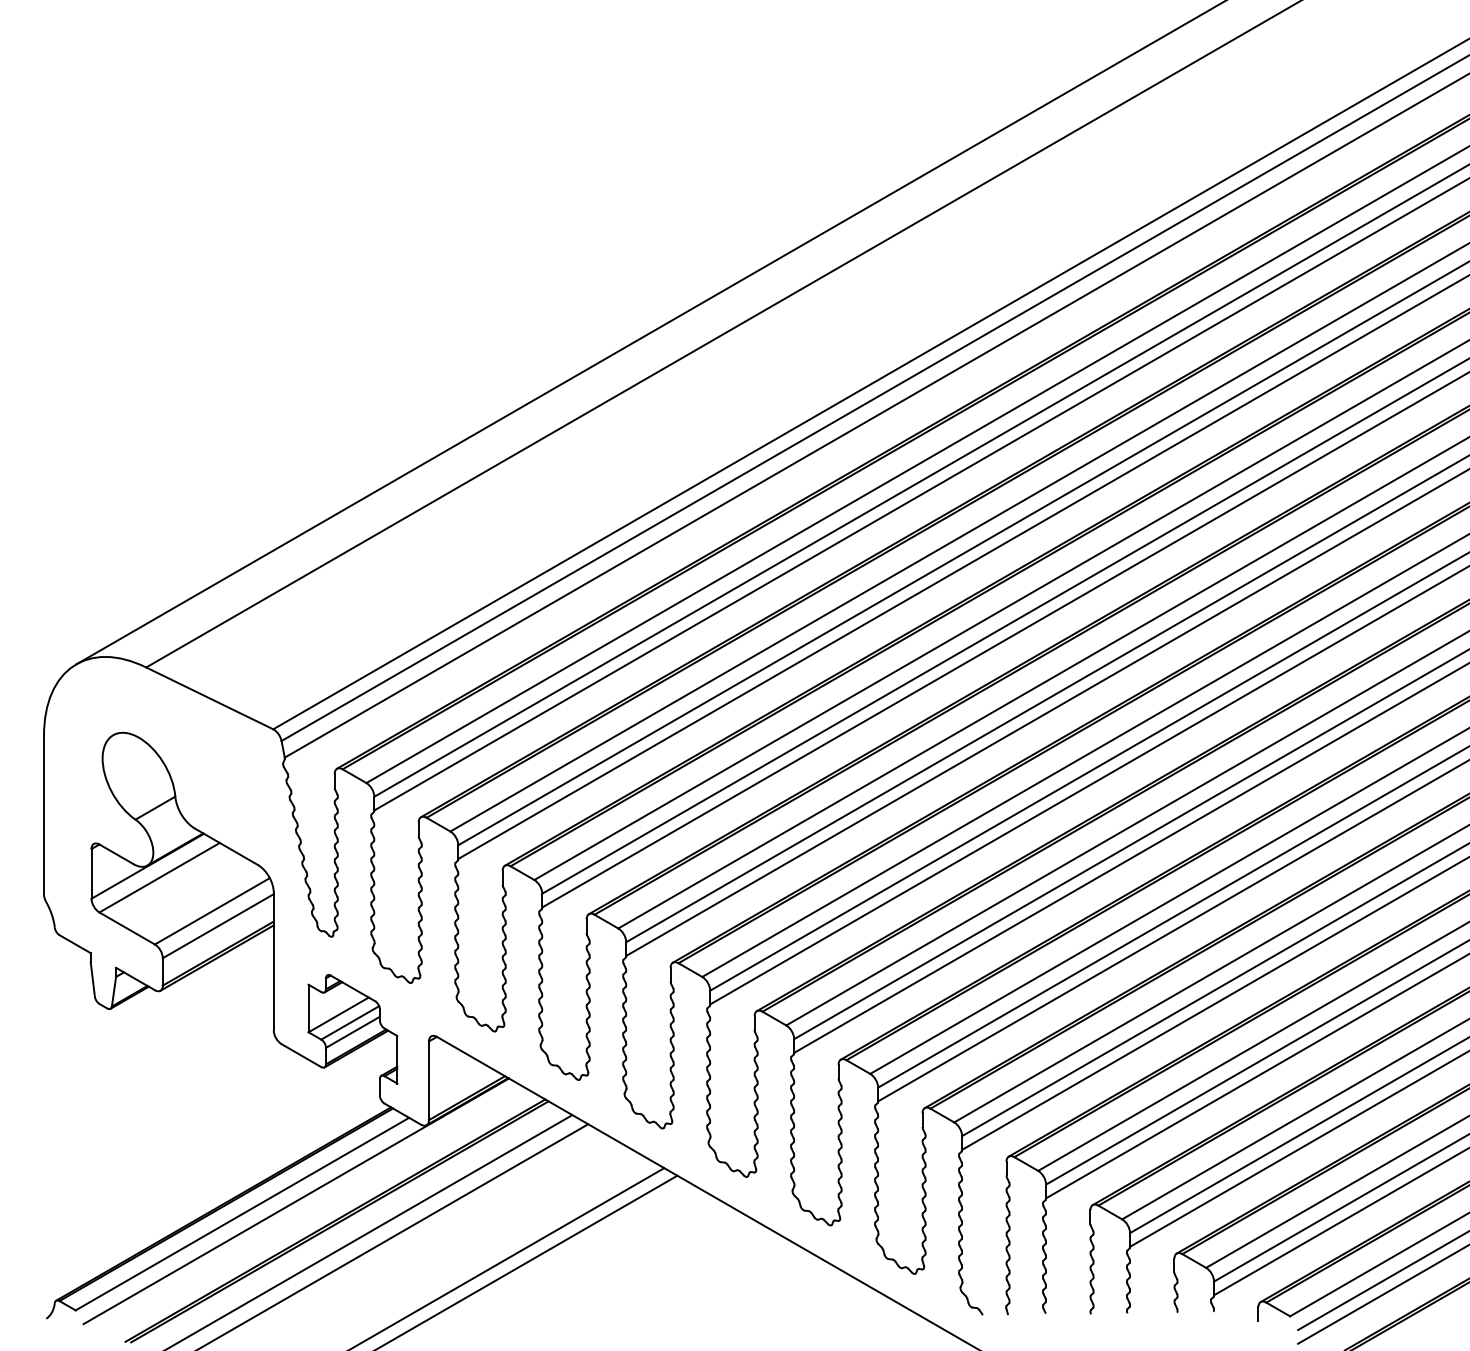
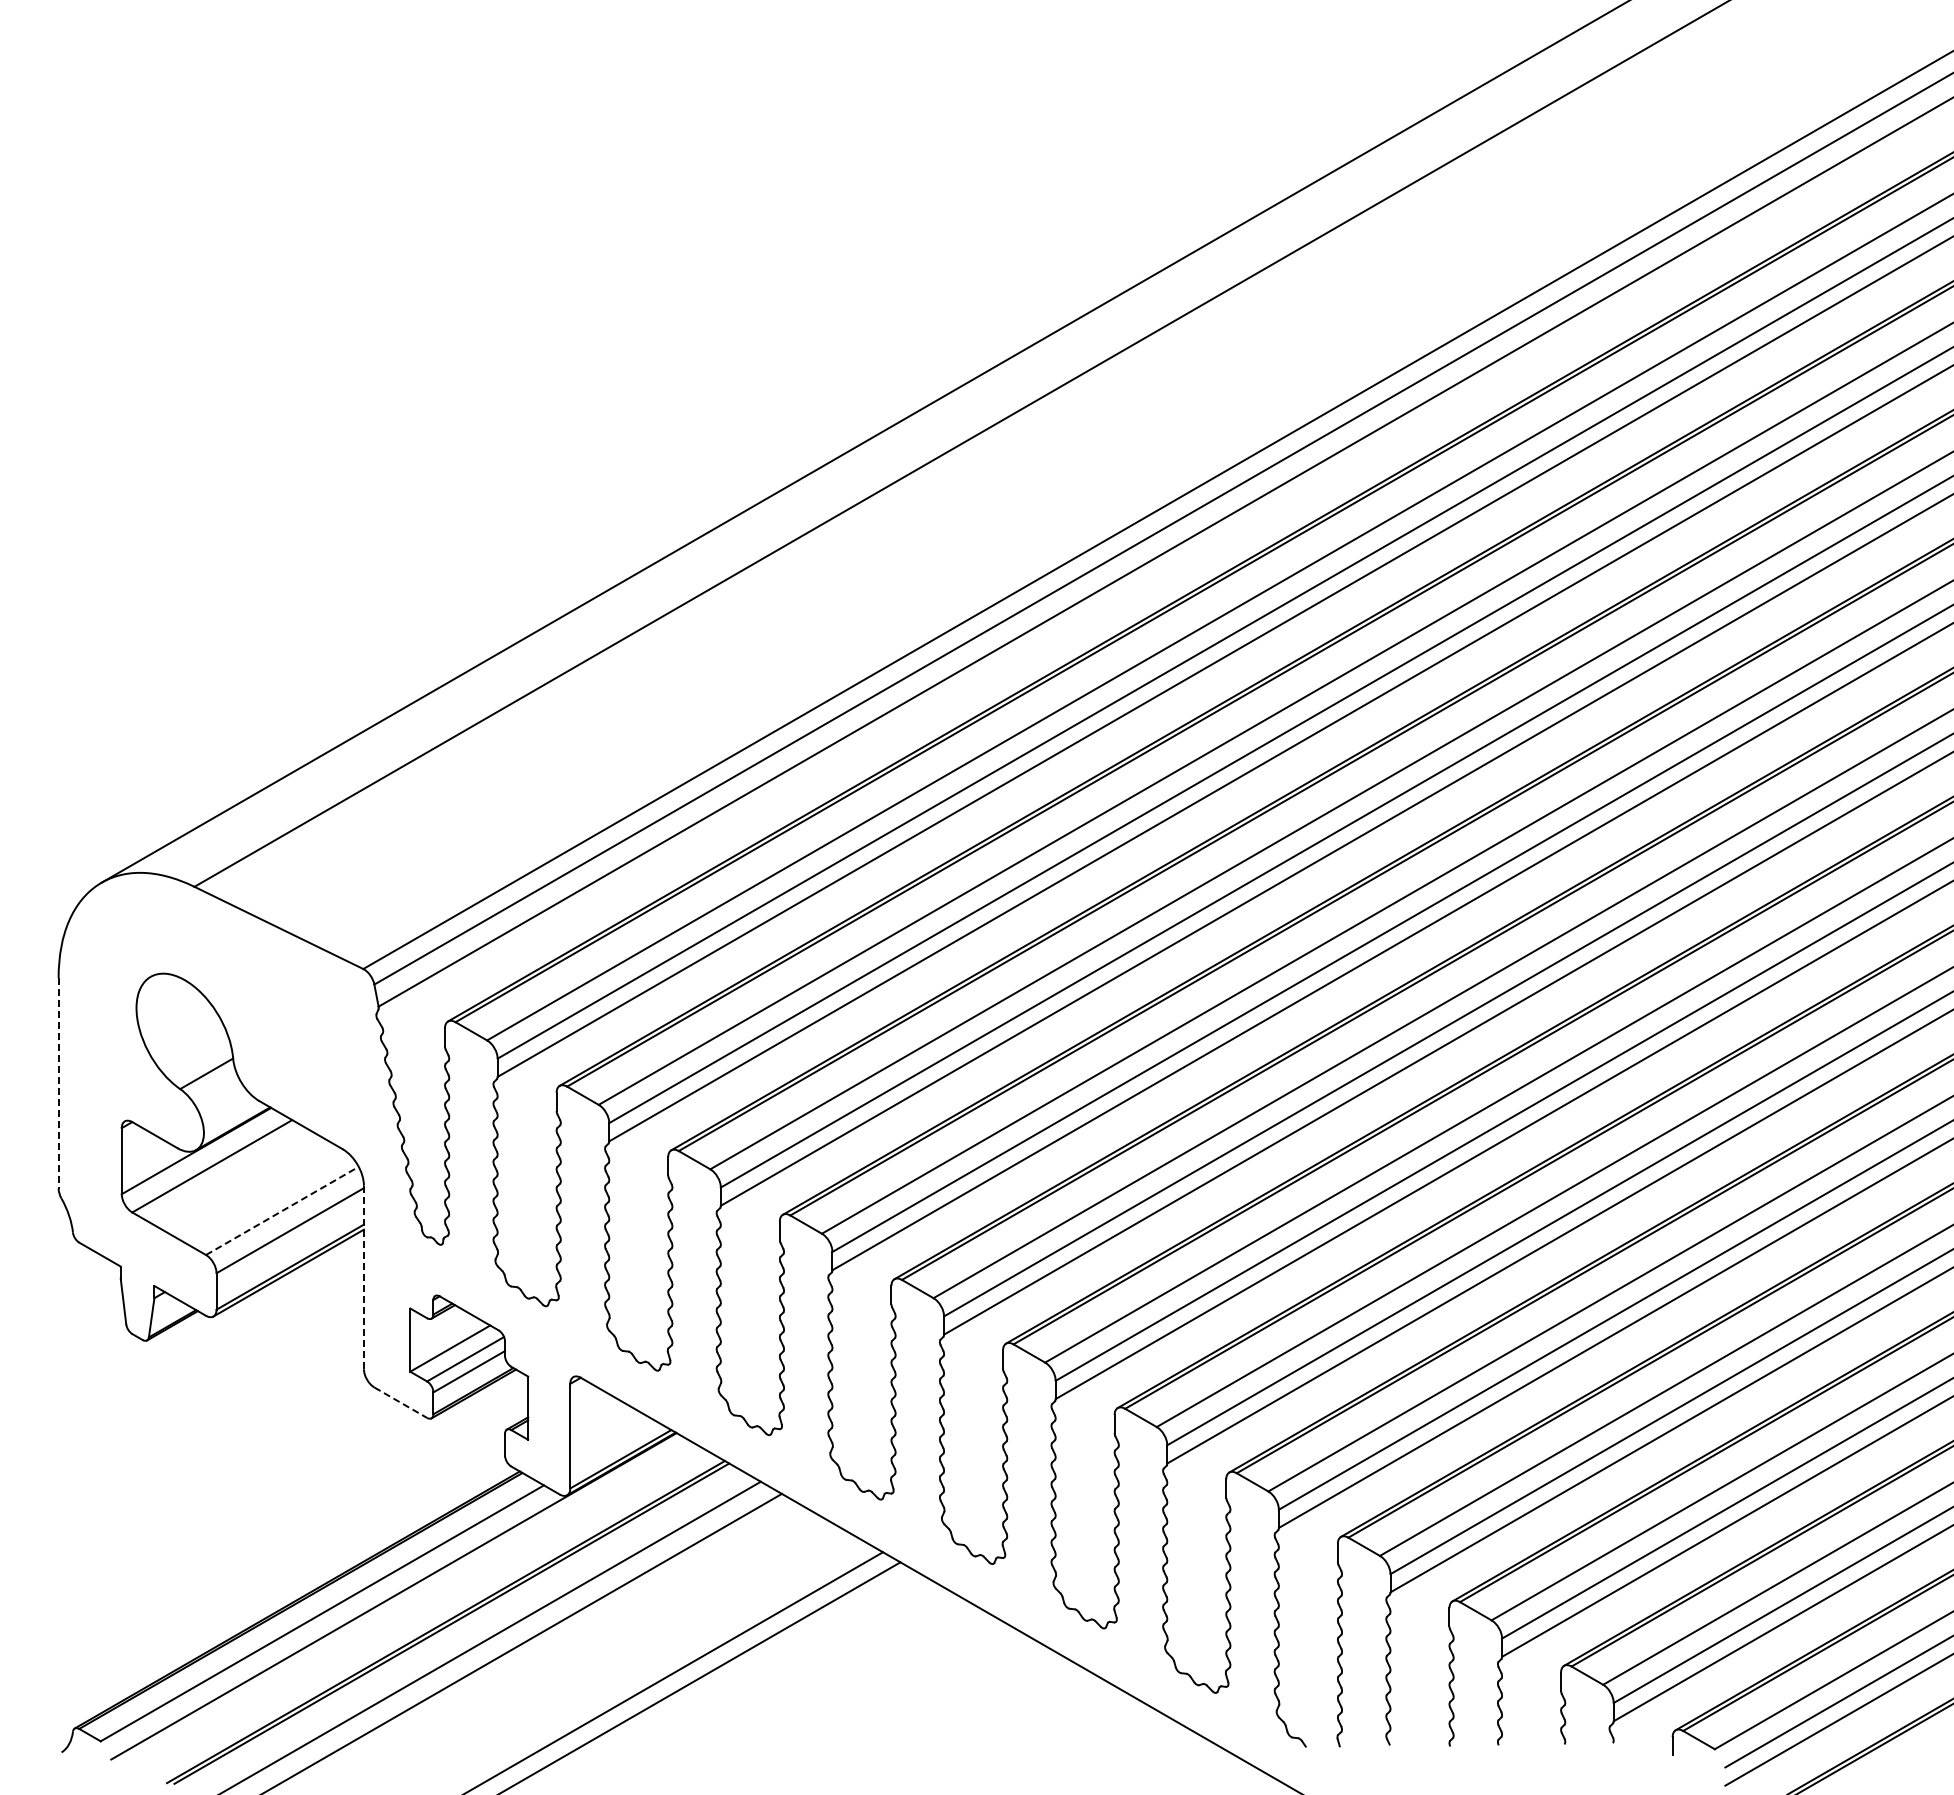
line: (43, 815) -> (58, 1083), solid -> dashed
line: (212, 911) -> (282, 1210), solid -> dashed
line: (273, 961) -> (363, 1277), solid -> dashed
line: (301, 1055) -> (401, 1402), solid -> dashed

